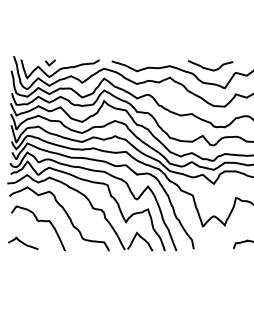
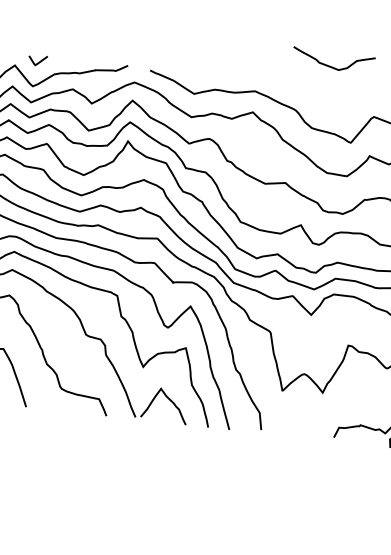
curve: (210, 68) -> (332, 65), moved

